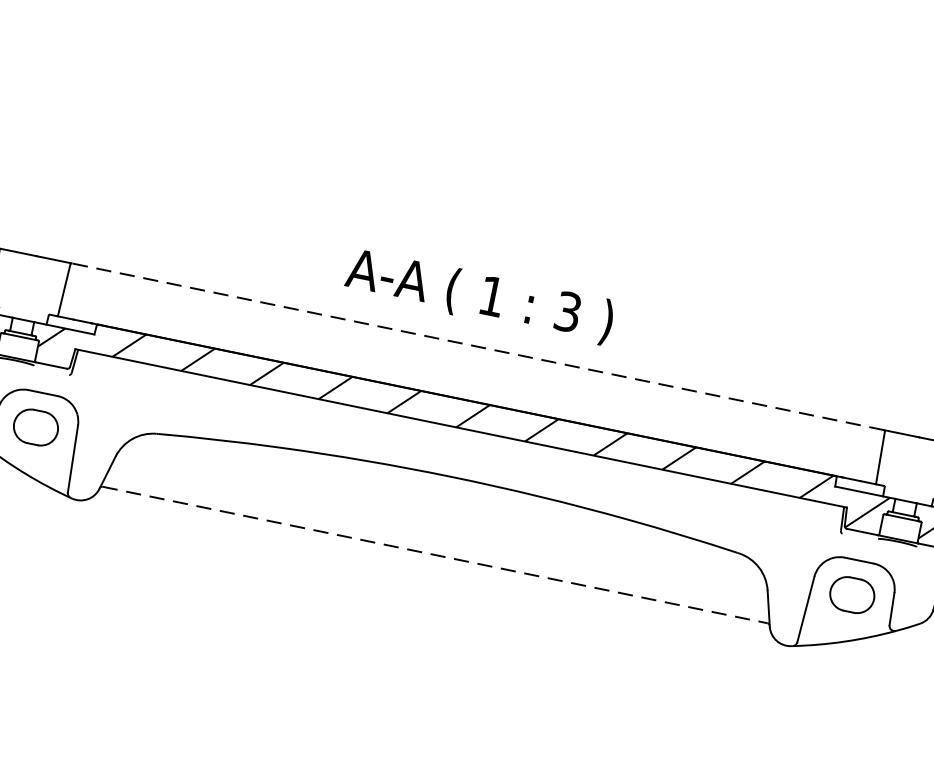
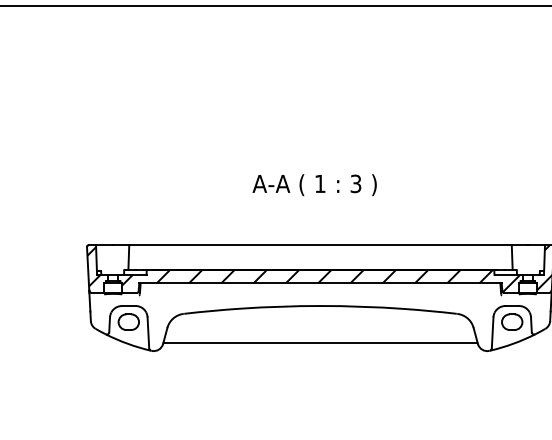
text: (479, 297) -> (314, 185), moved
line: (478, 345) -> (320, 244), dashed -> solid
line: (437, 554) -> (321, 342), dashed -> solid

